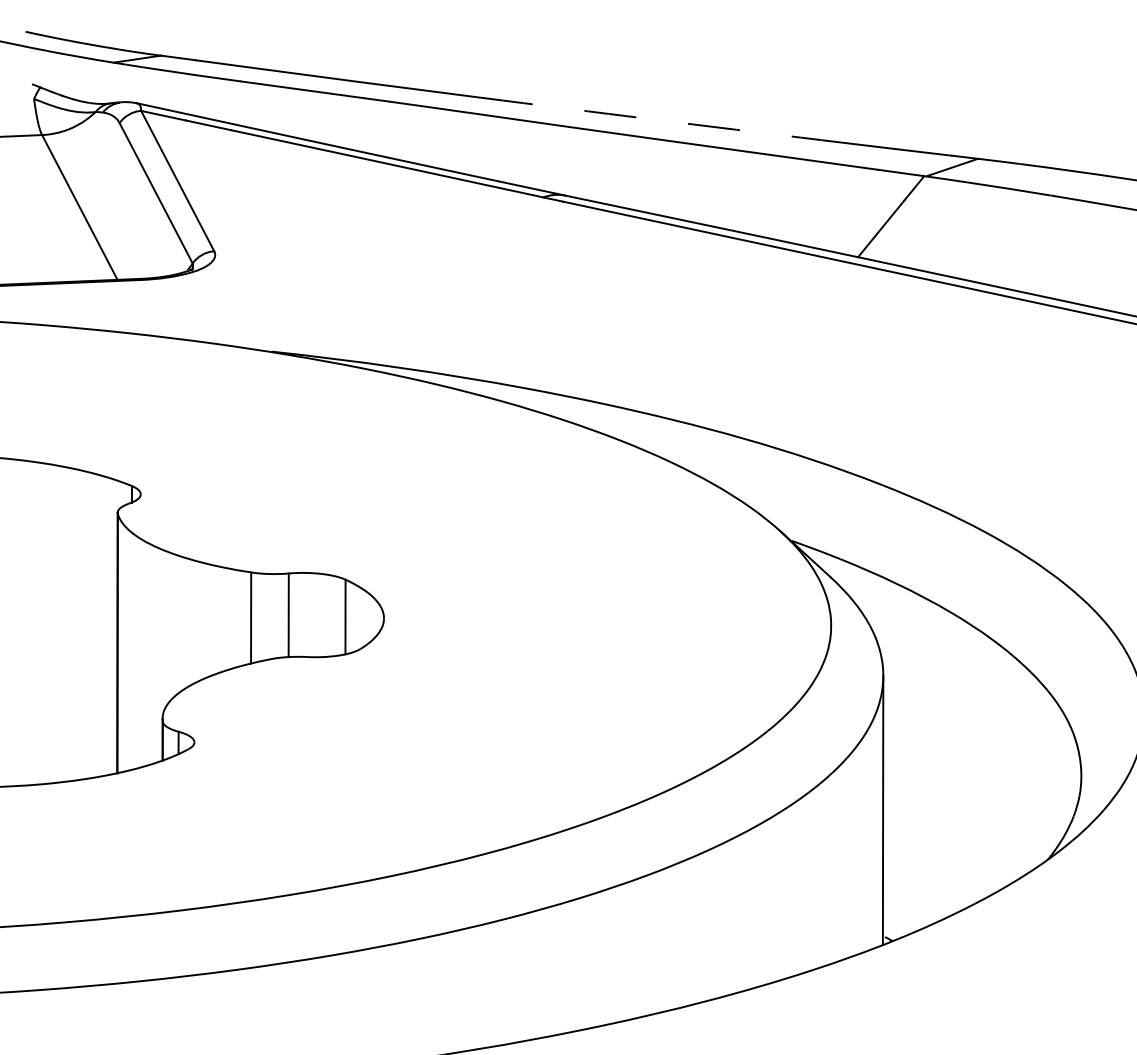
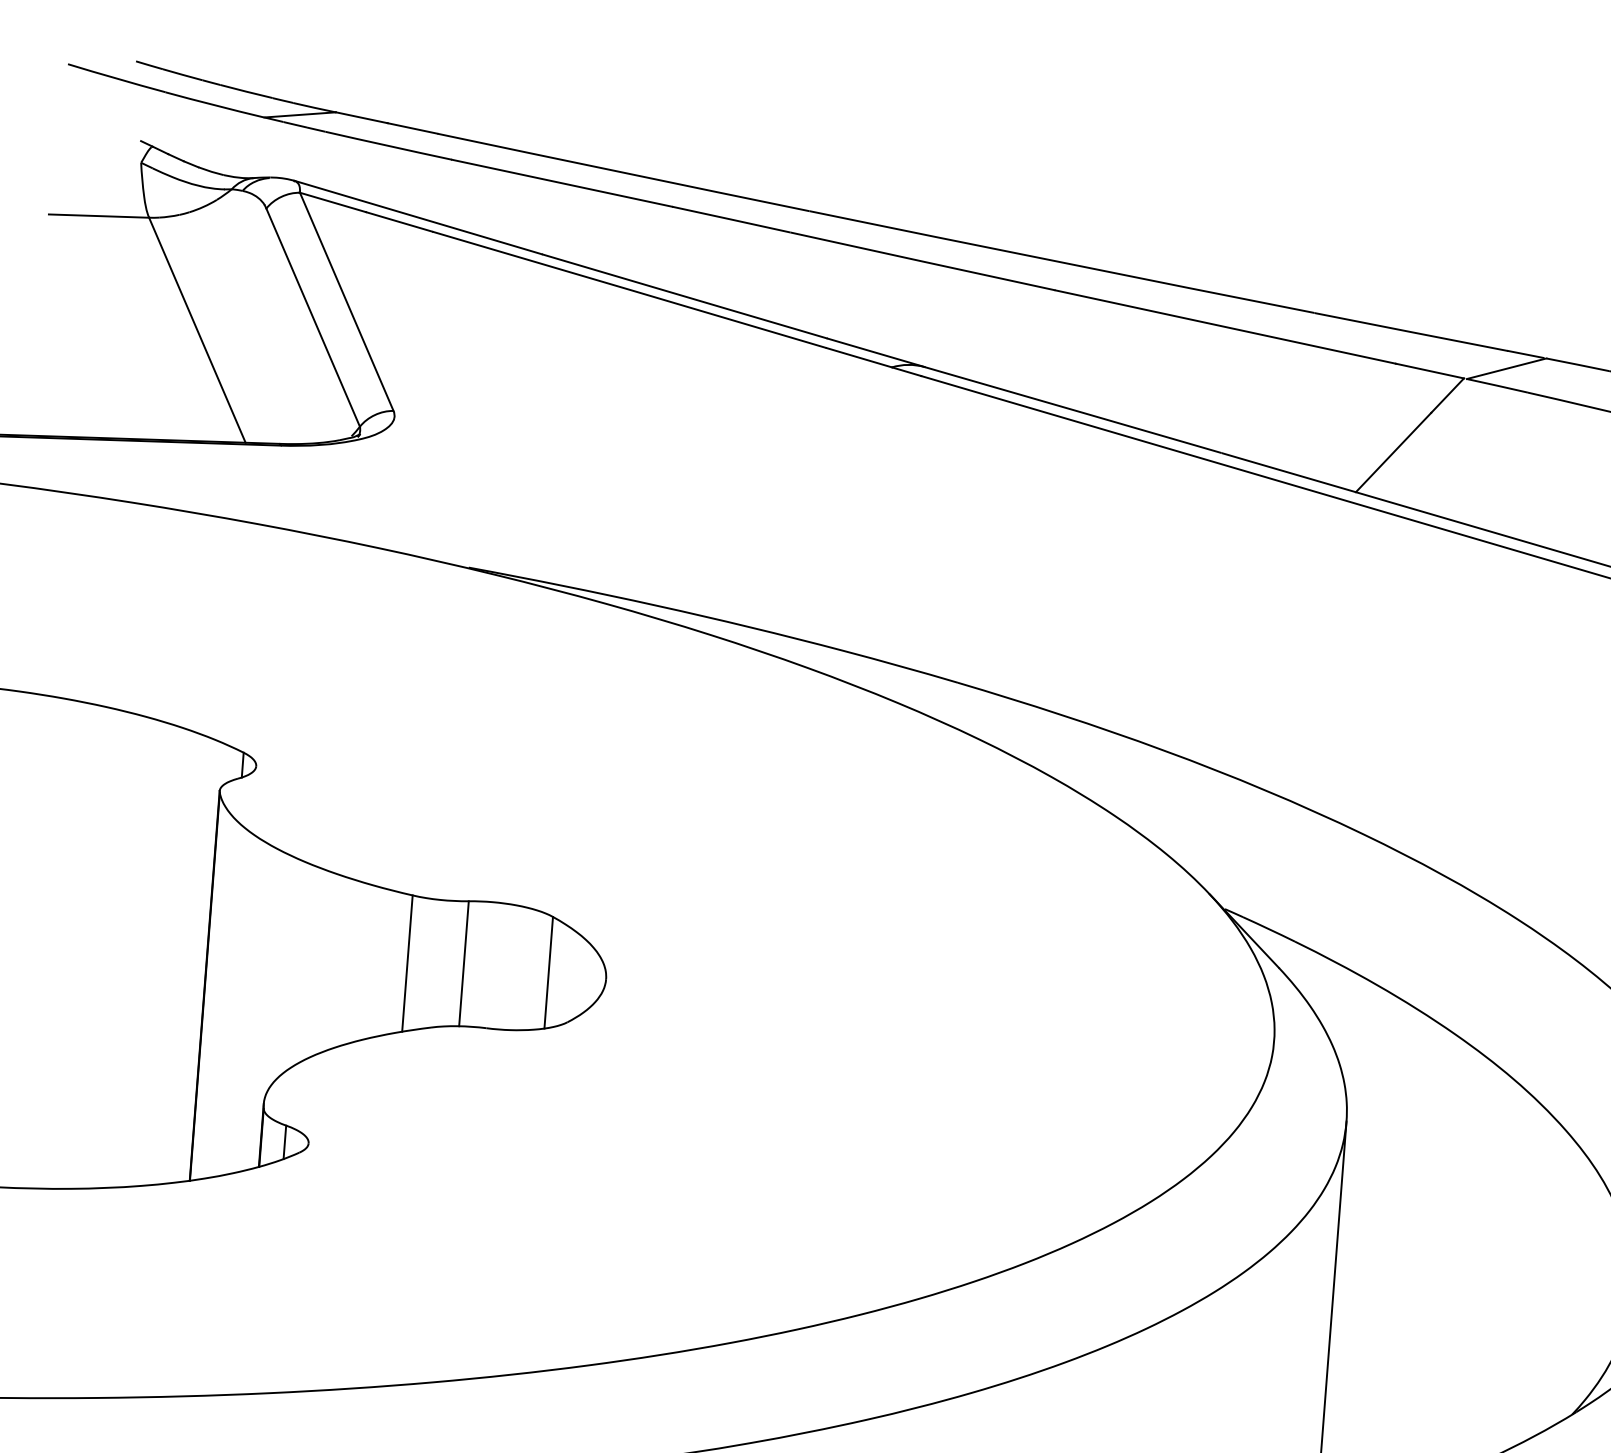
arc: (651, 119) -> (1062, 262), dashed -> solid

